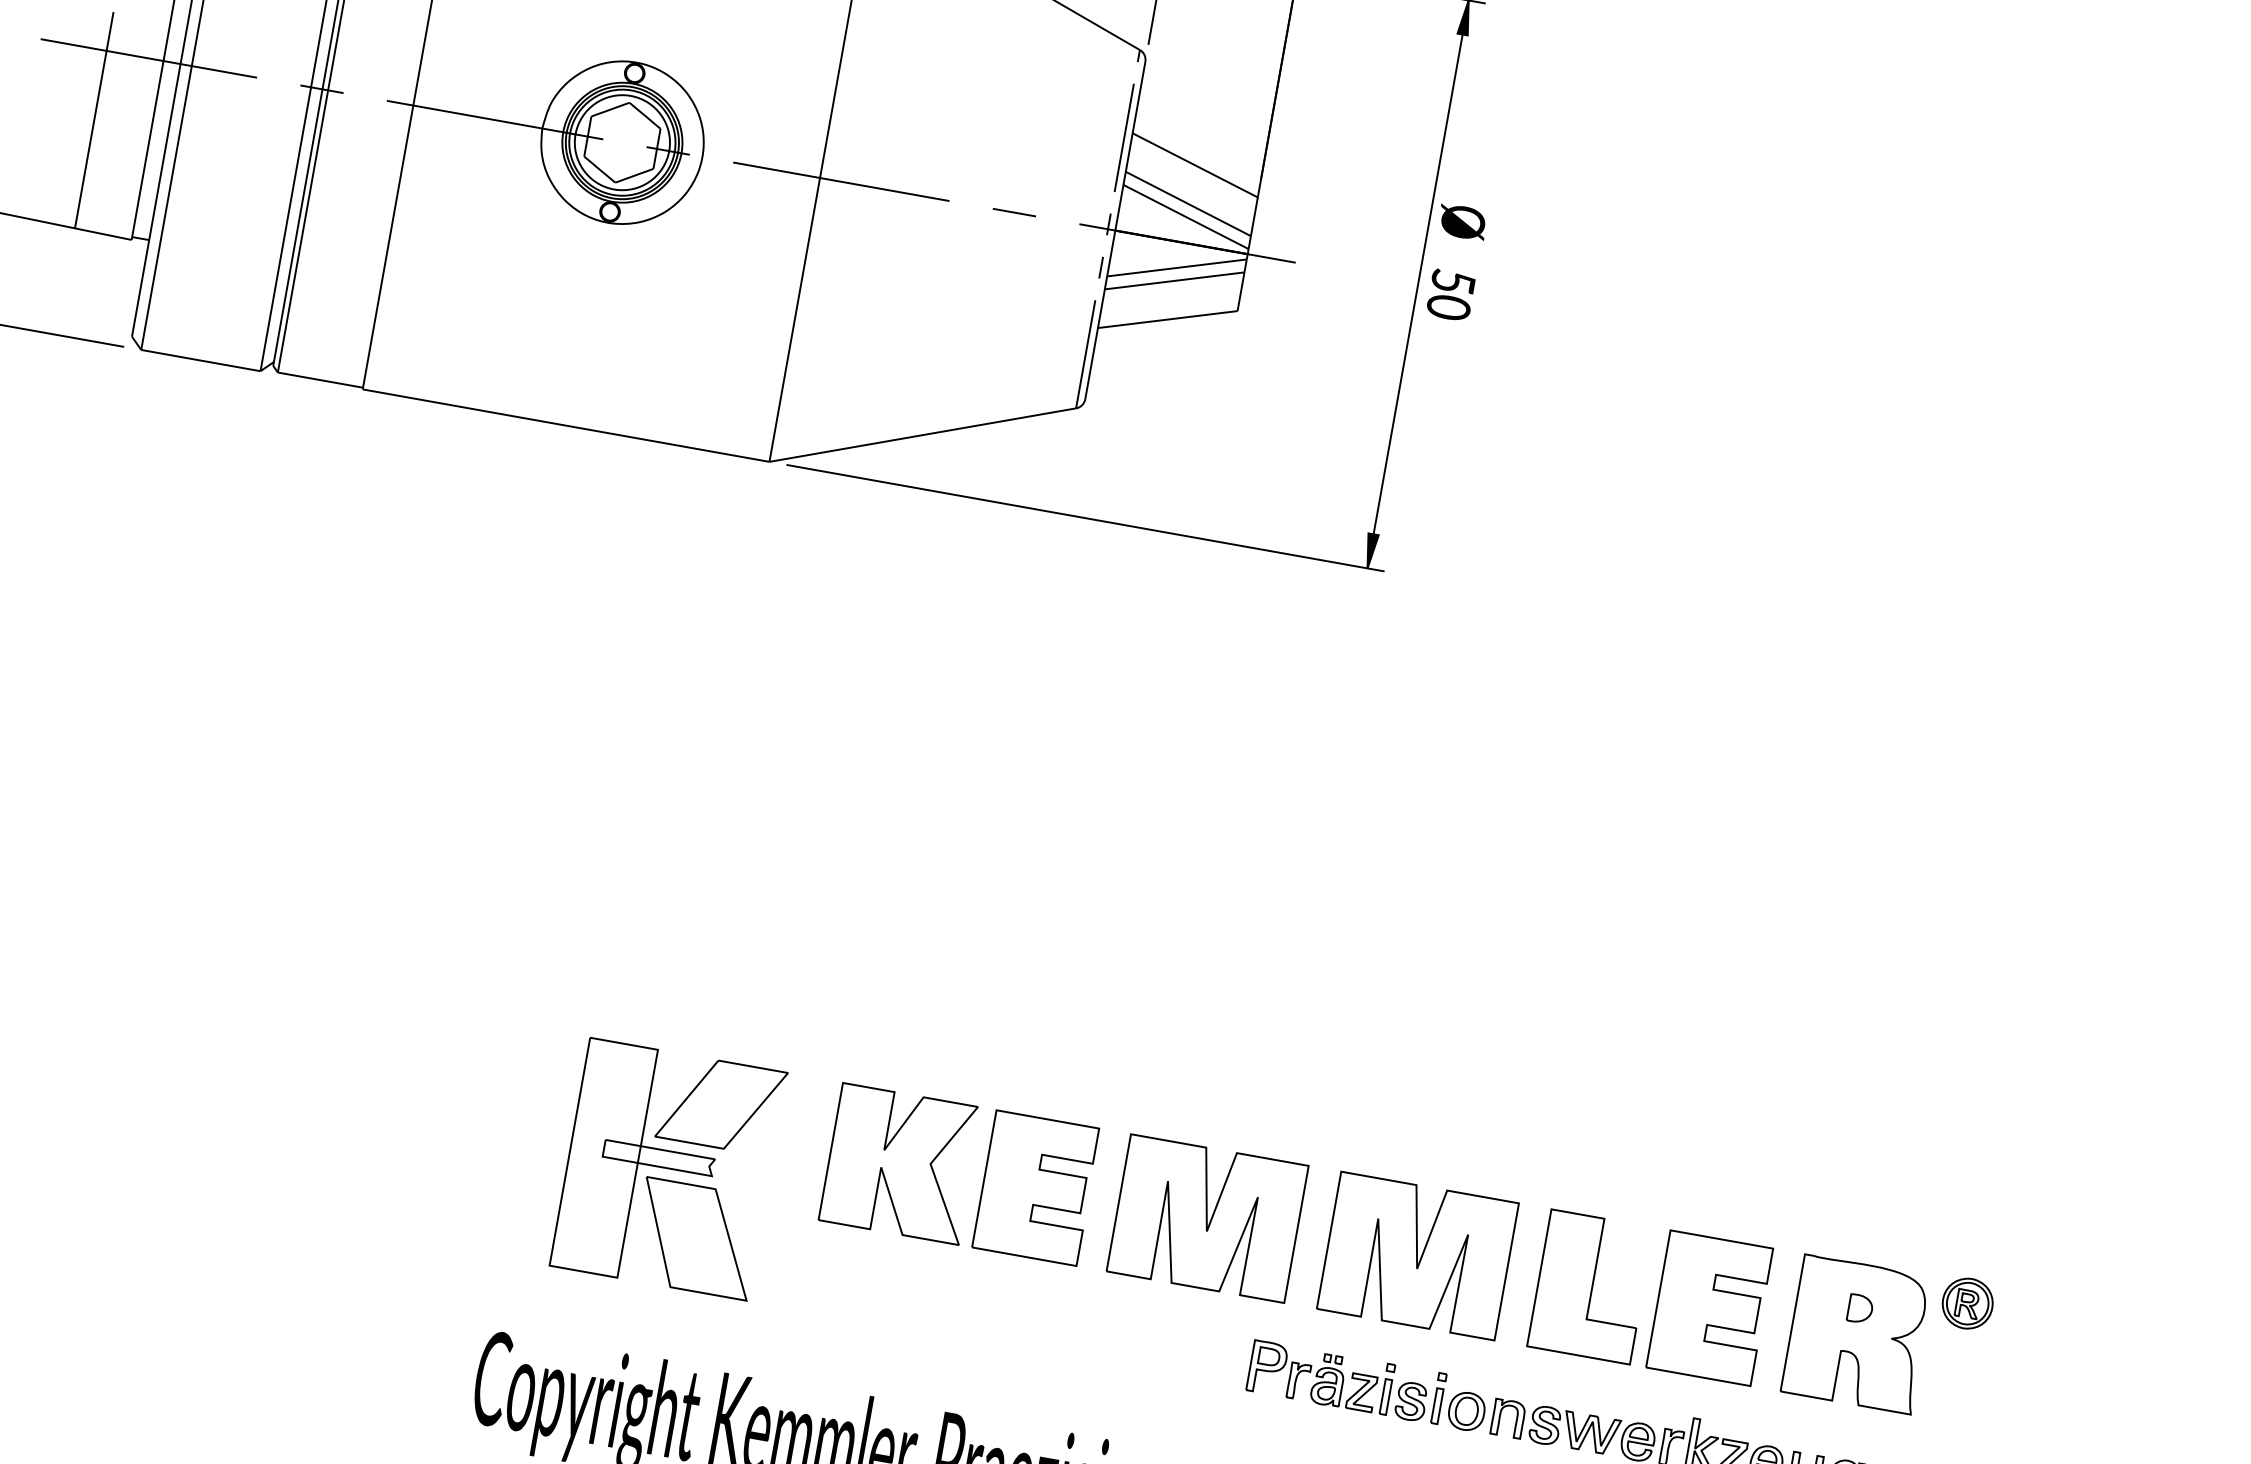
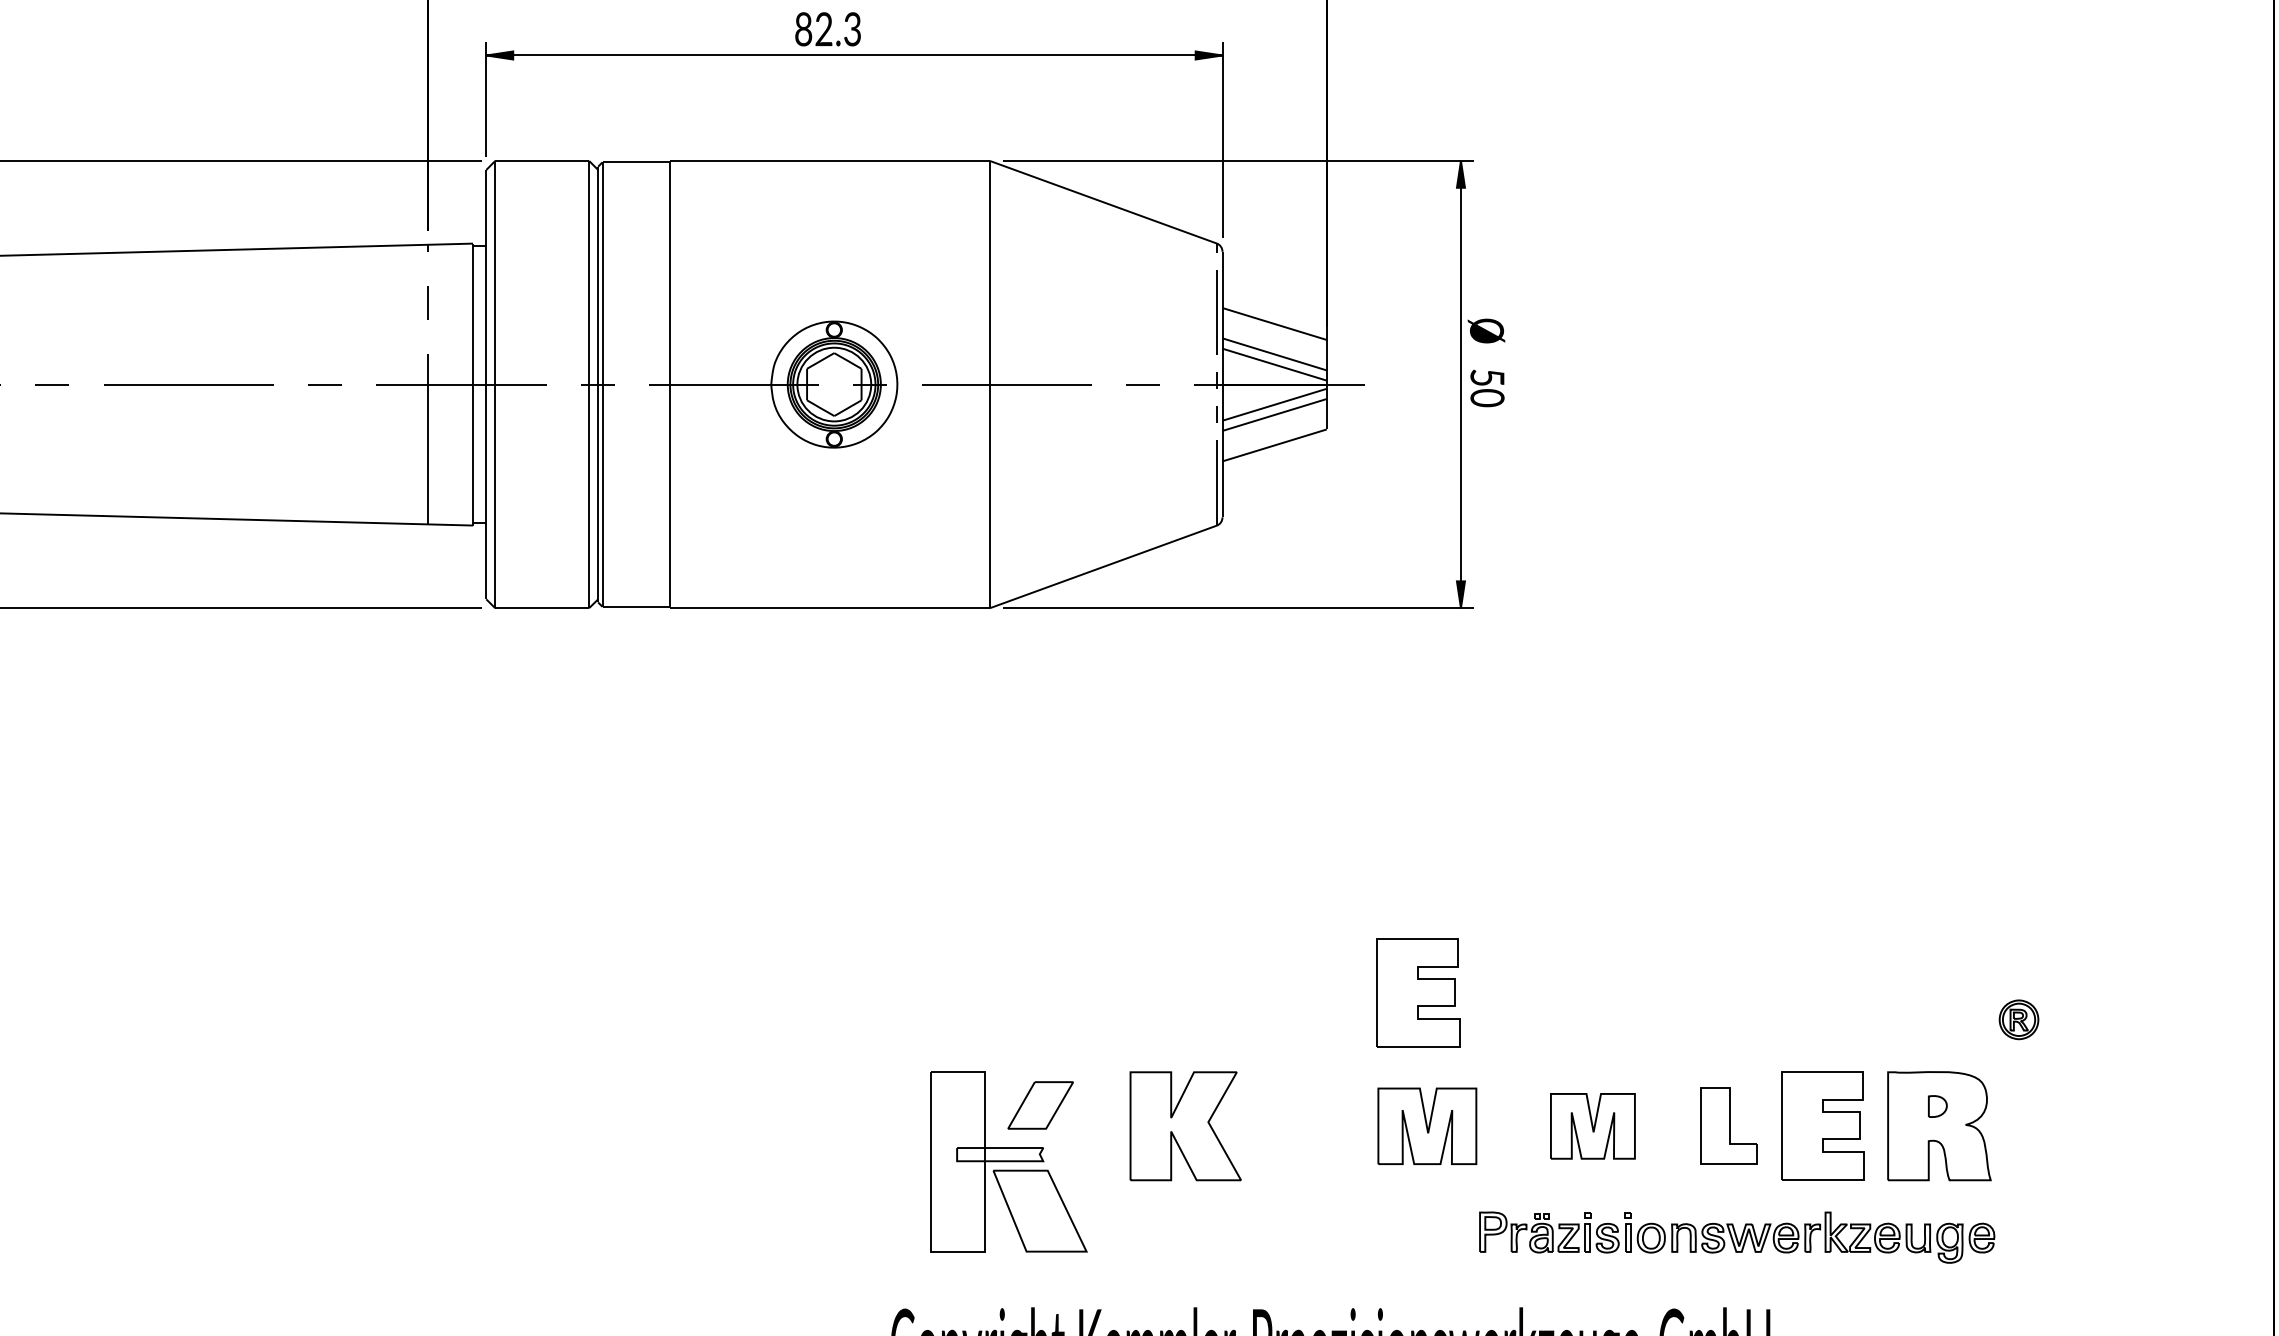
part: (721, 1104) -> (1040, 1105), size x0.7
part: (1036, 1187) -> (1418, 992), moved
part: (1207, 1218) -> (1427, 1126), size x0.7
part: (1417, 1256) -> (1592, 1126), size x0.6
part: (1590, 1285) -> (1728, 1125), size x0.7
part: (1967, 1303) -> (2018, 1019), moved

